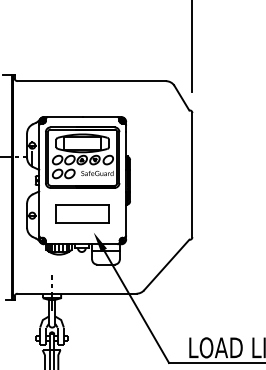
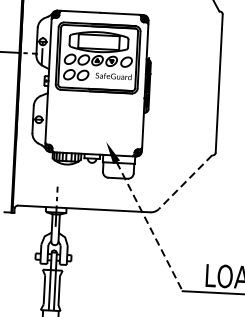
part: (82, 213) -> (94, 120), removed
line: (166, 265) -> (185, 182), solid -> dashed
line: (136, 307) -> (149, 227), solid -> dashed

